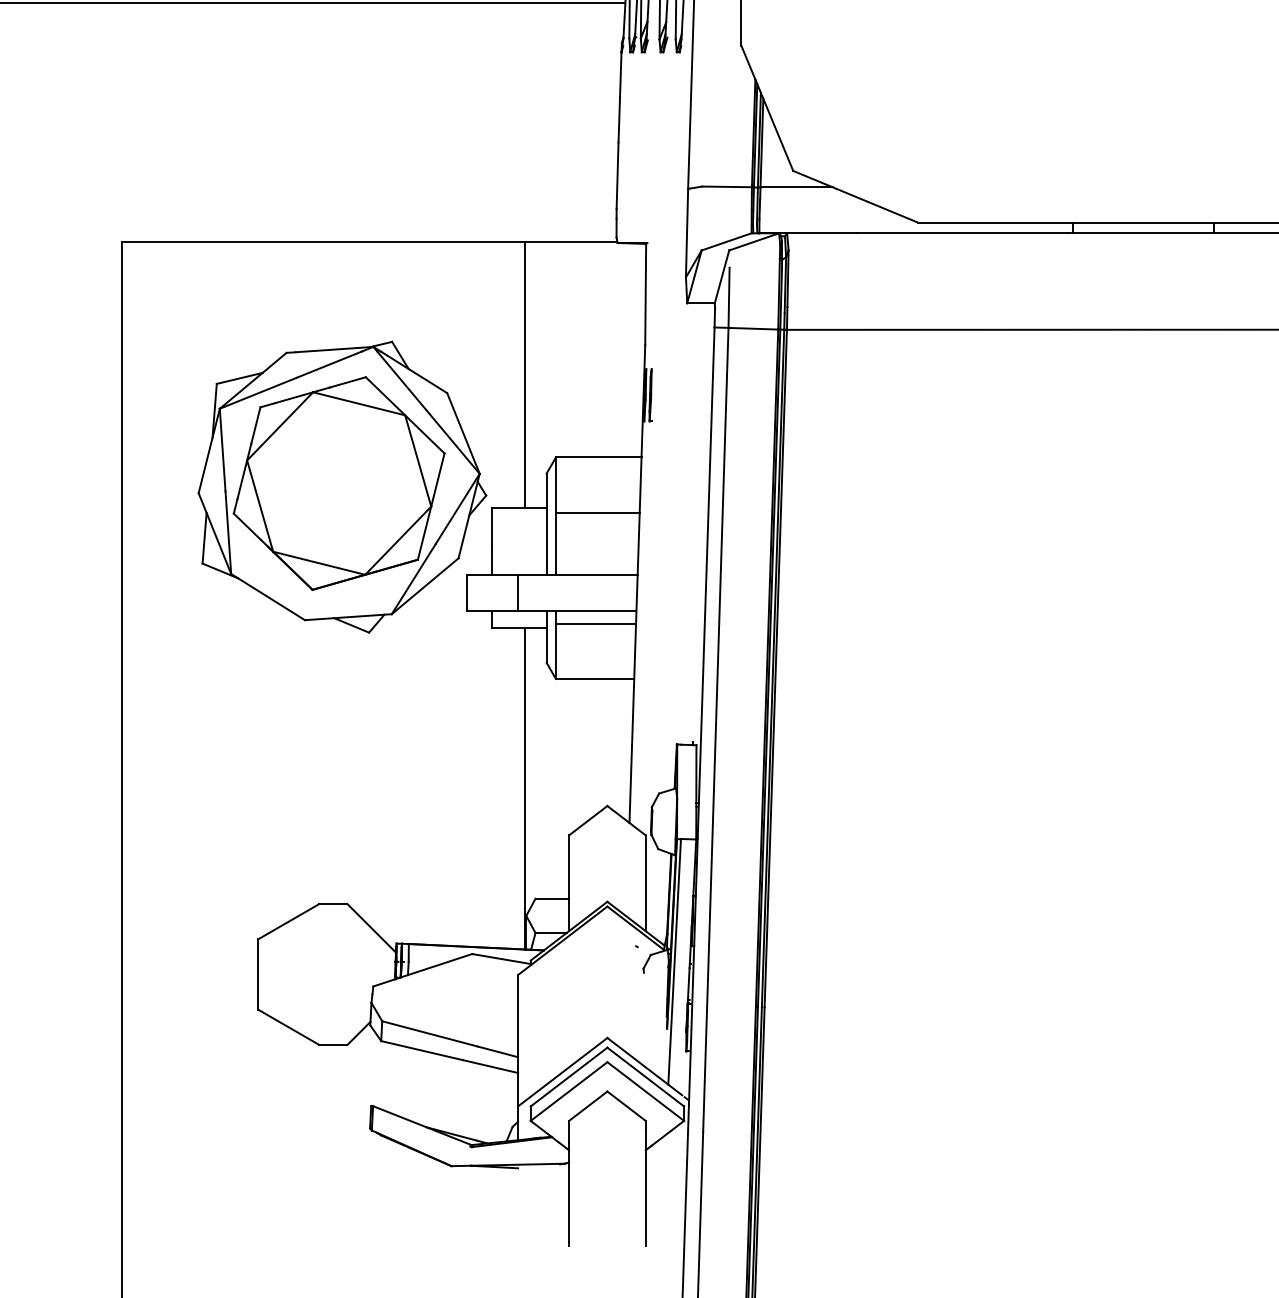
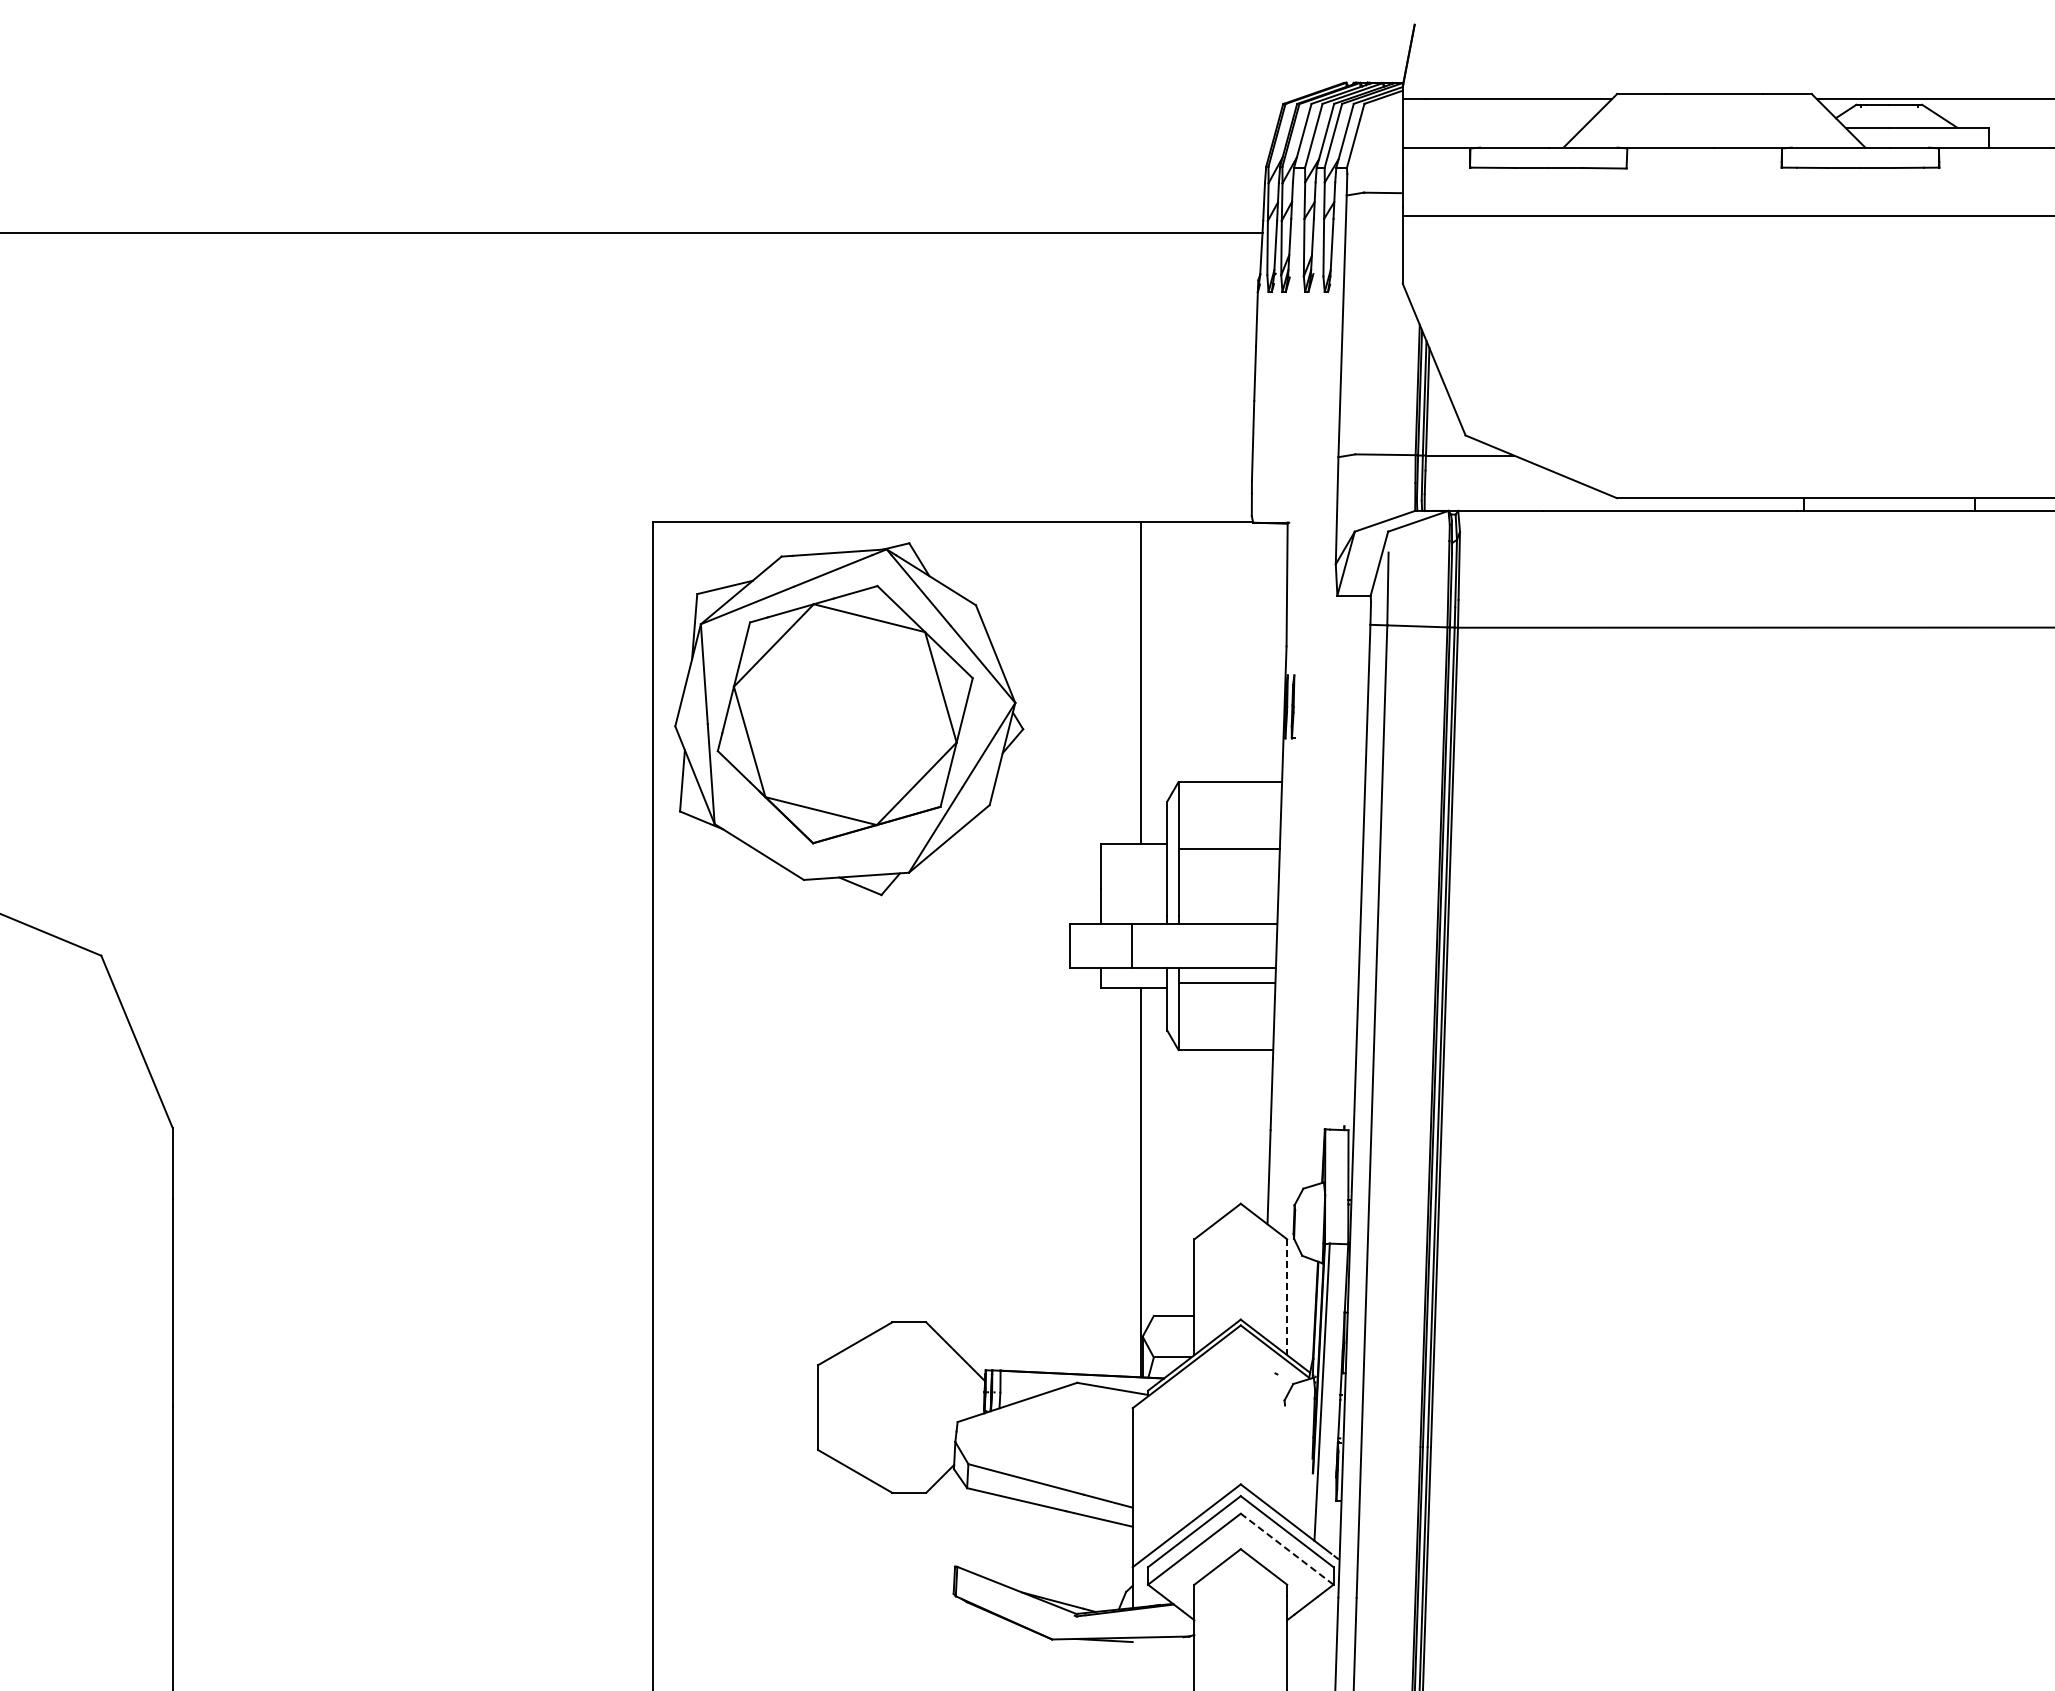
part: (342, 487) -> (849, 719), moved
line: (646, 883) -> (1287, 1297), solid -> dashed
line: (645, 1090) -> (1286, 1548), solid -> dashed

